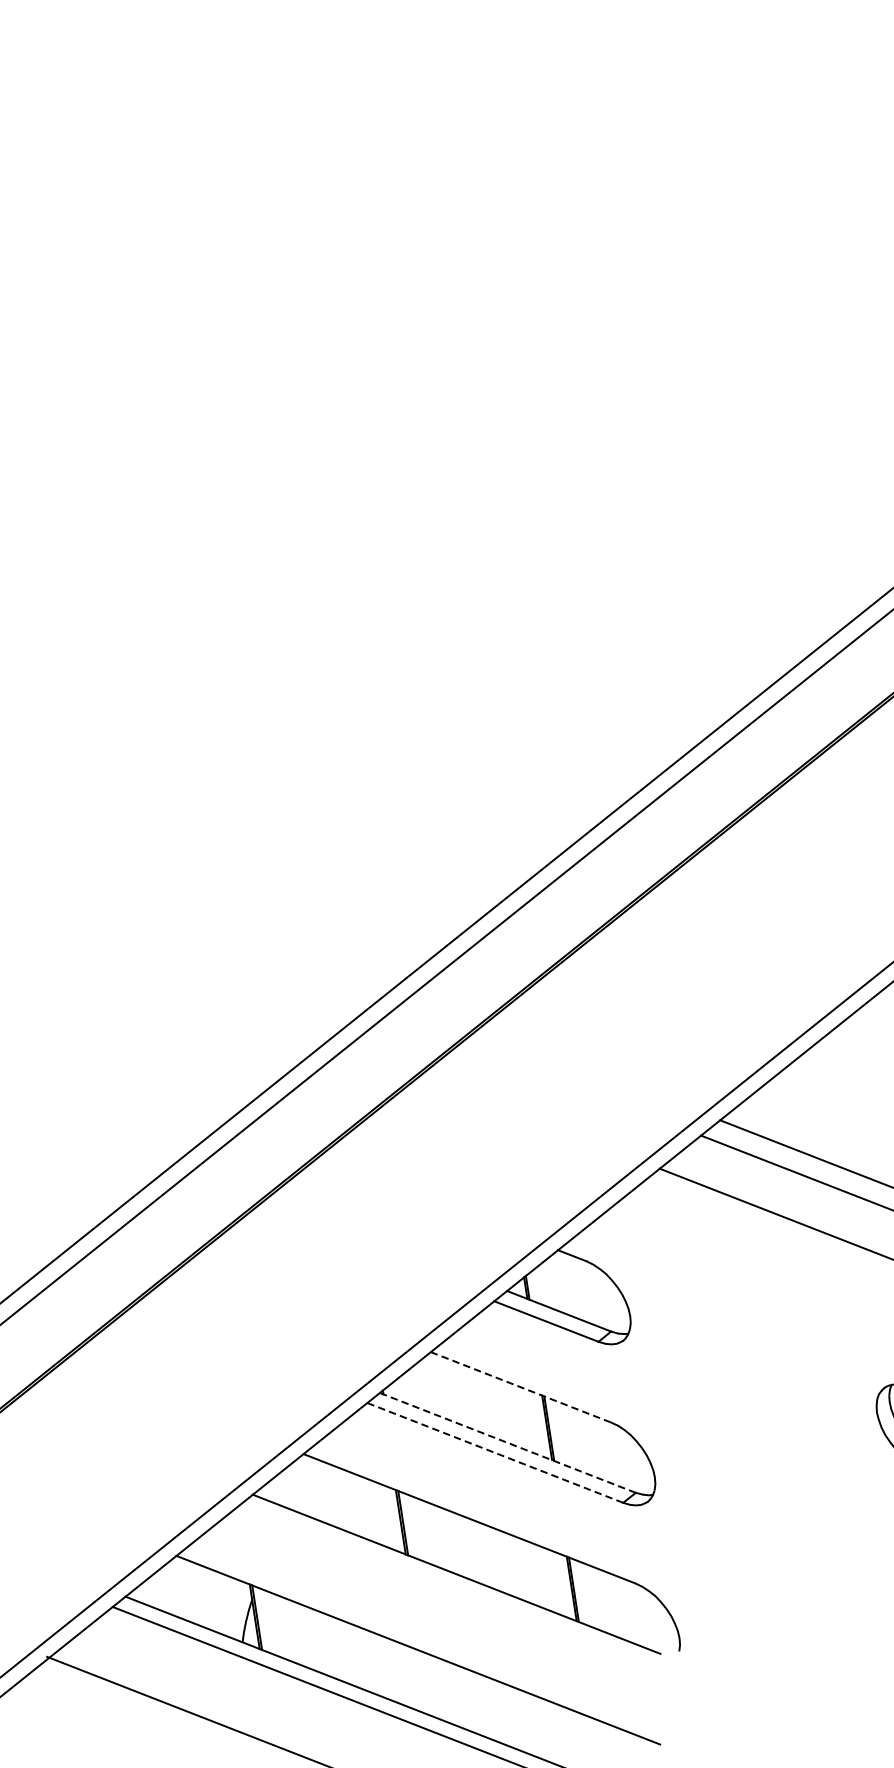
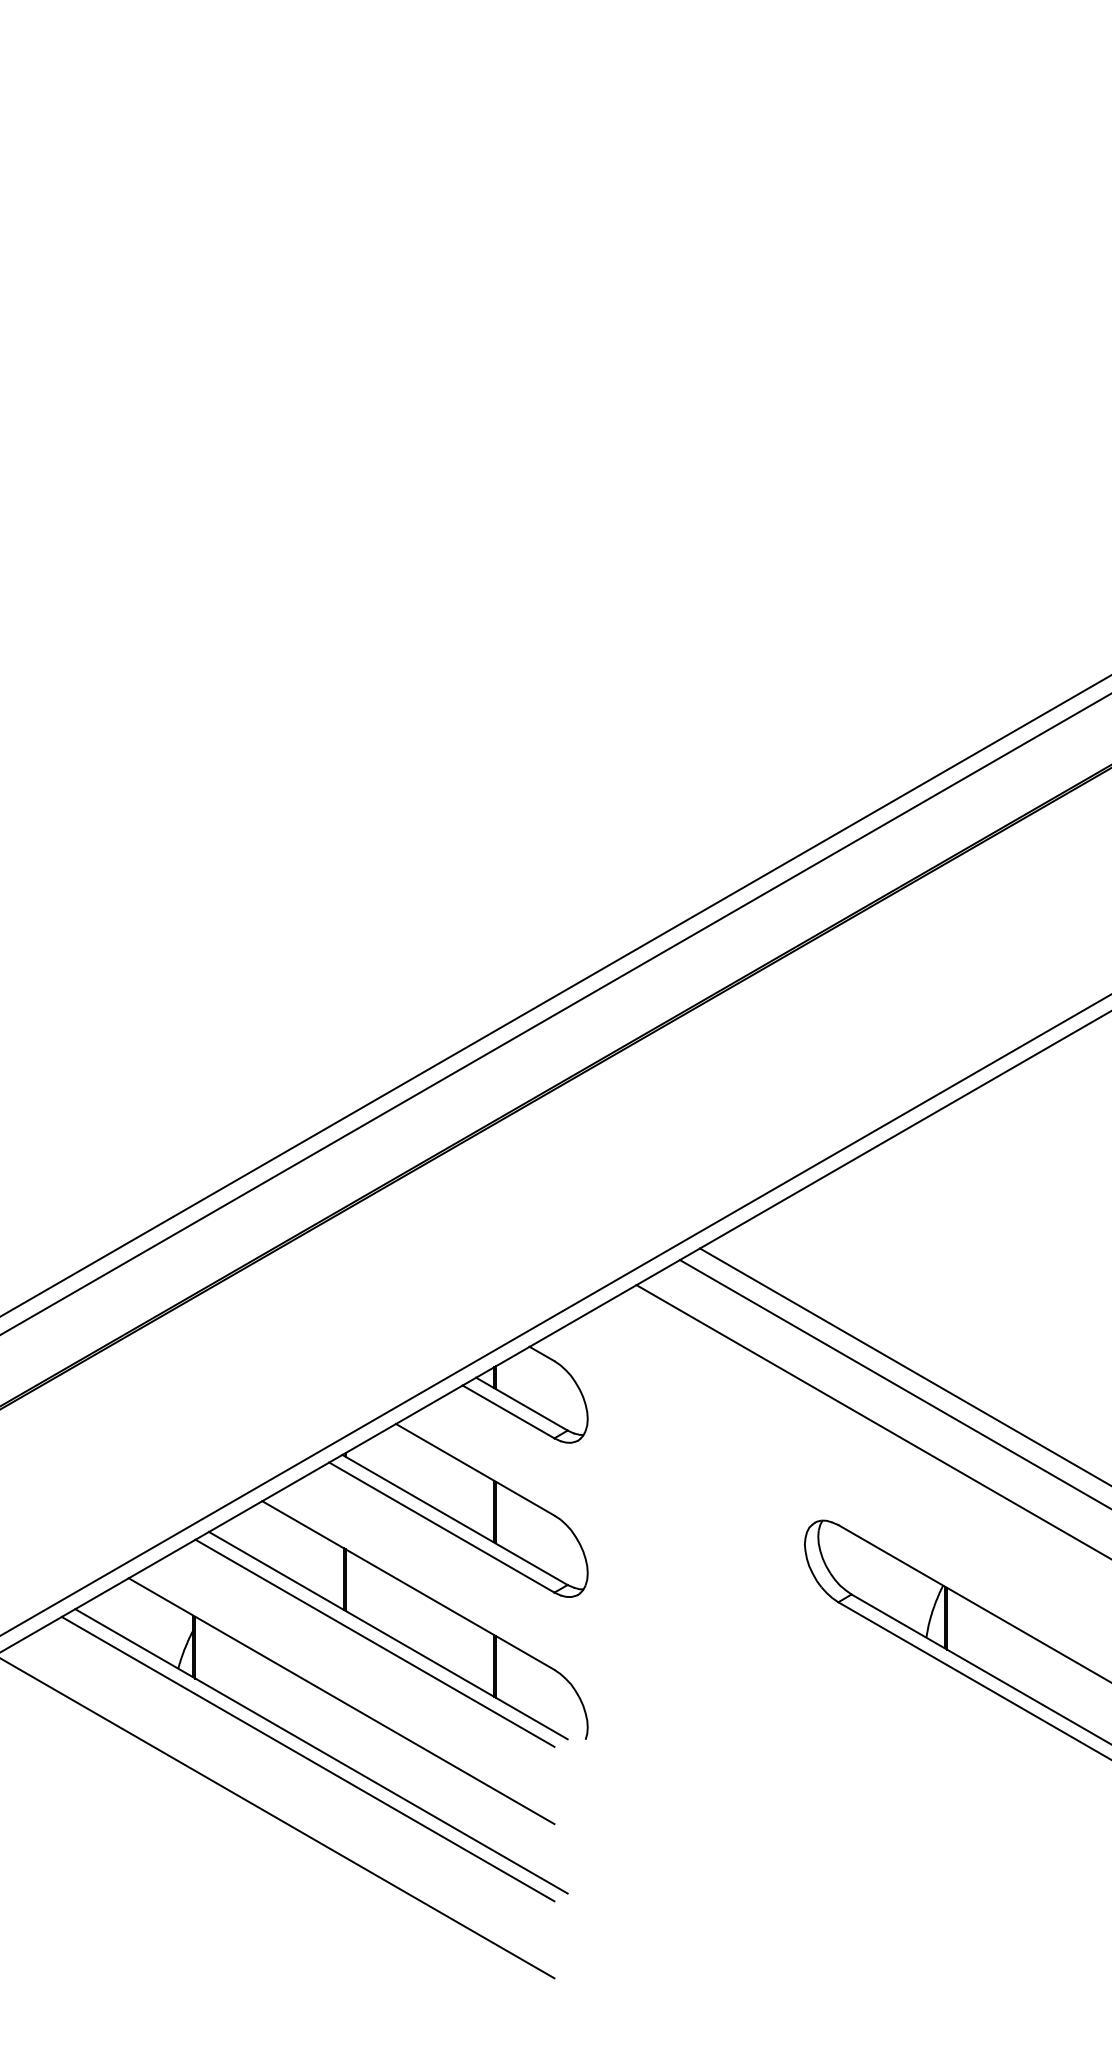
line: (521, 1386) -> (475, 1469), dashed -> solid
line: (507, 1442) -> (454, 1519), dashed -> solid
line: (494, 1452) -> (441, 1527), dashed -> solid
line: (443, 1583) -> (374, 1642), added

